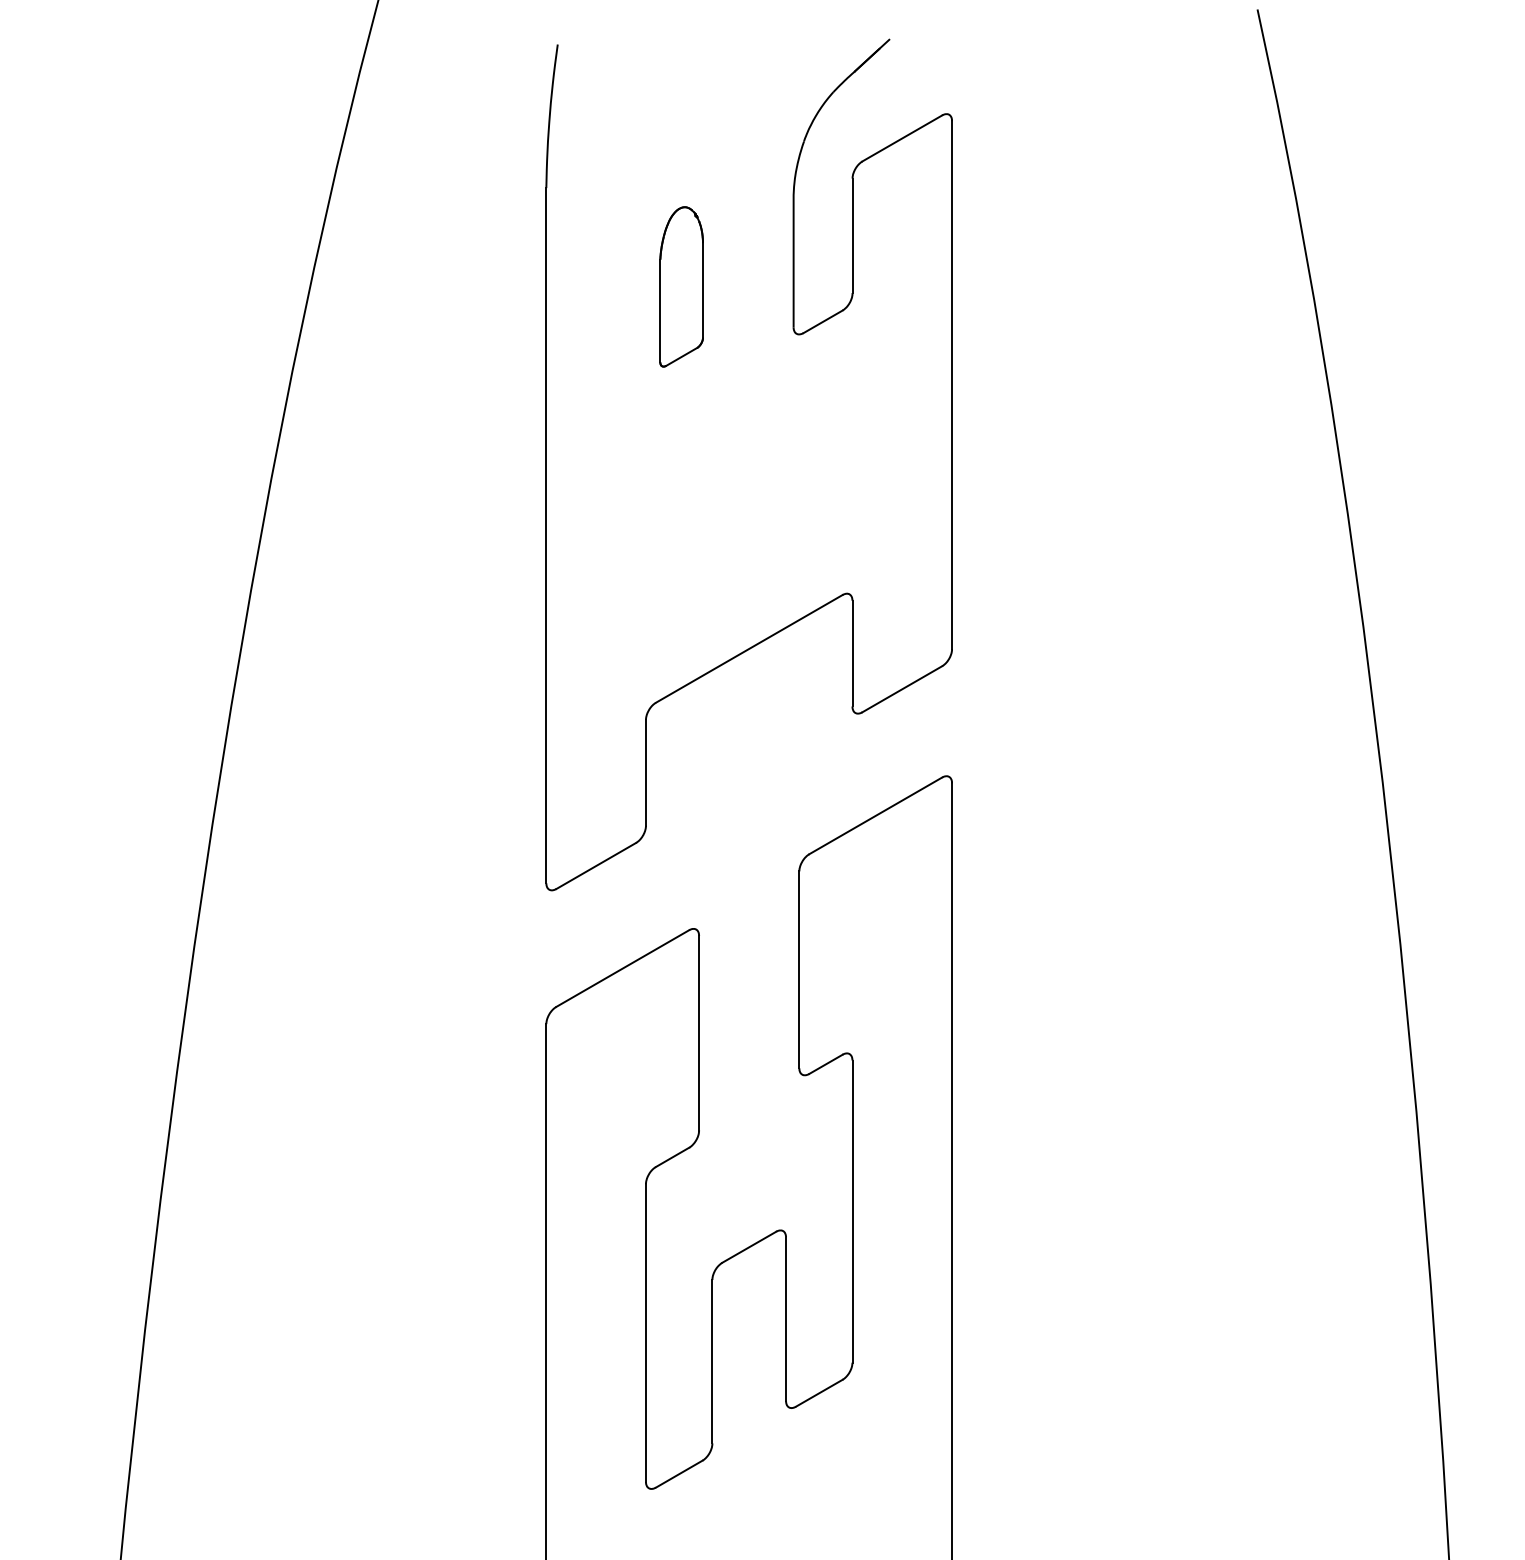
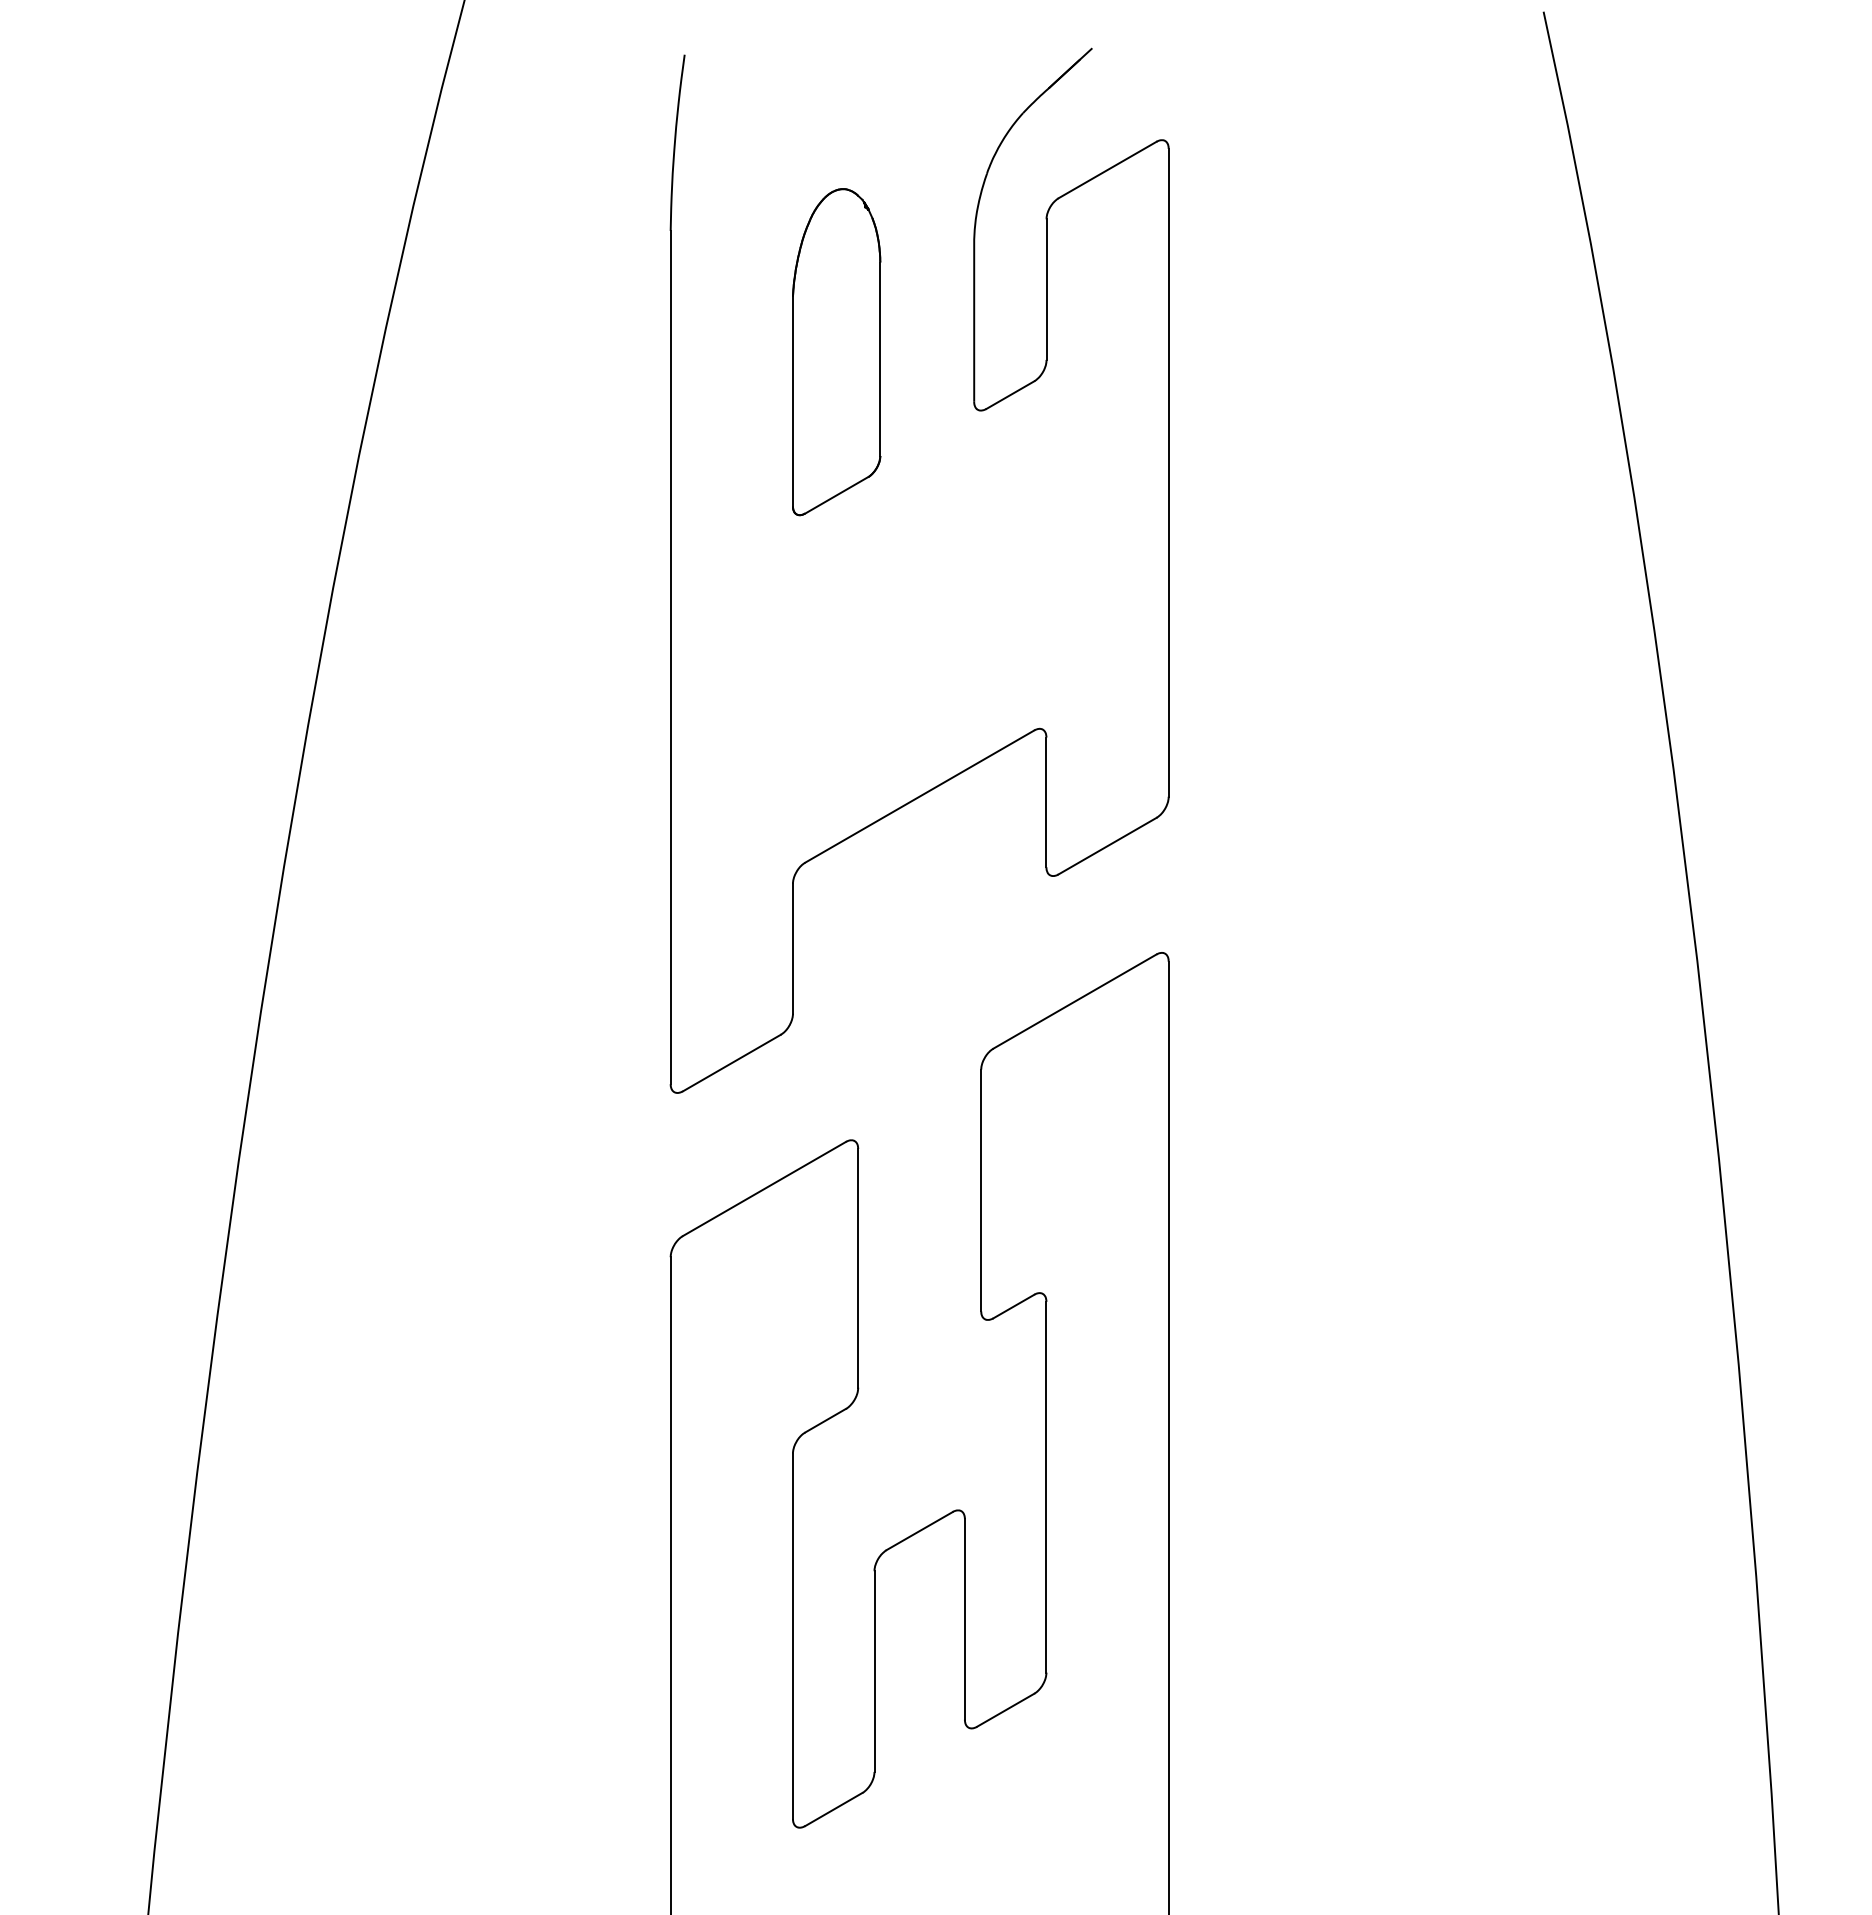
part: (681, 287) -> (836, 352), size x1.67

